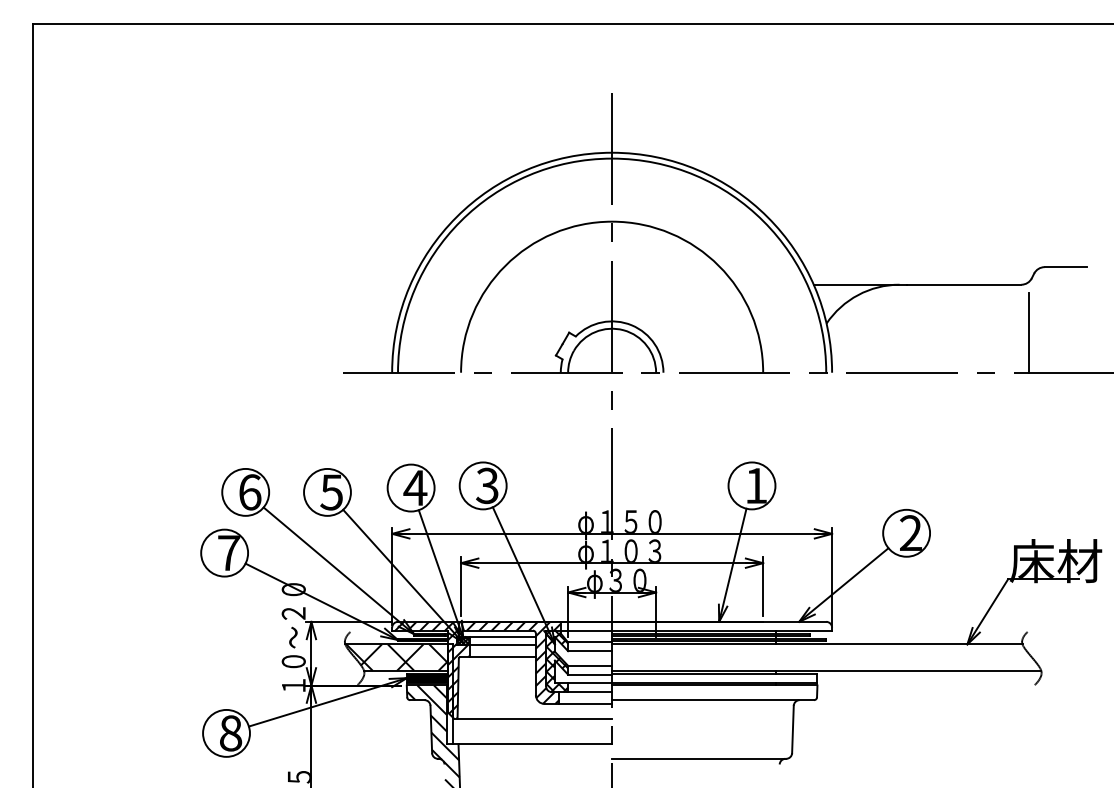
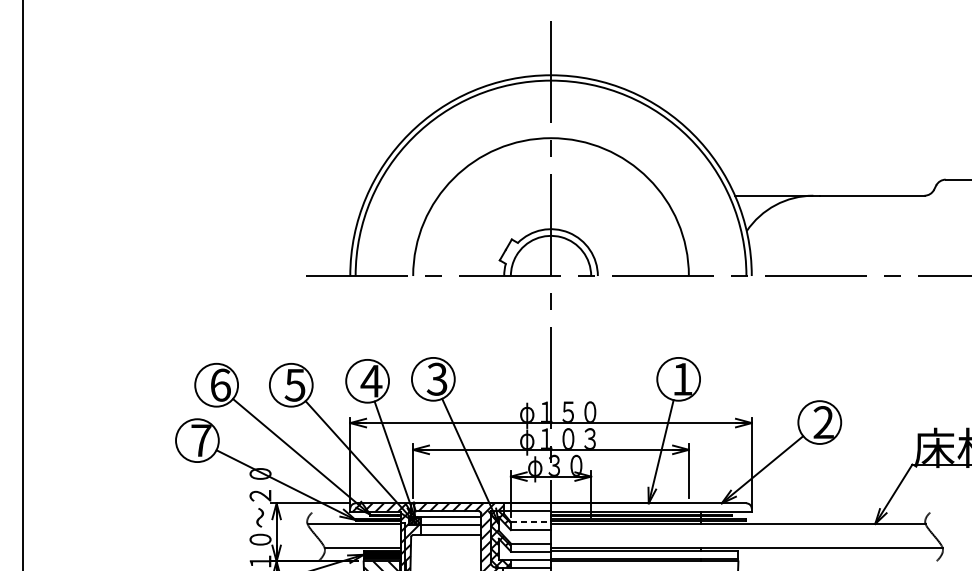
line: (1028, 332) -> (931, 239), removed
line: (590, 642) -> (531, 522), solid -> dashed
hatch: (396, 657) -> (354, 535), removed

